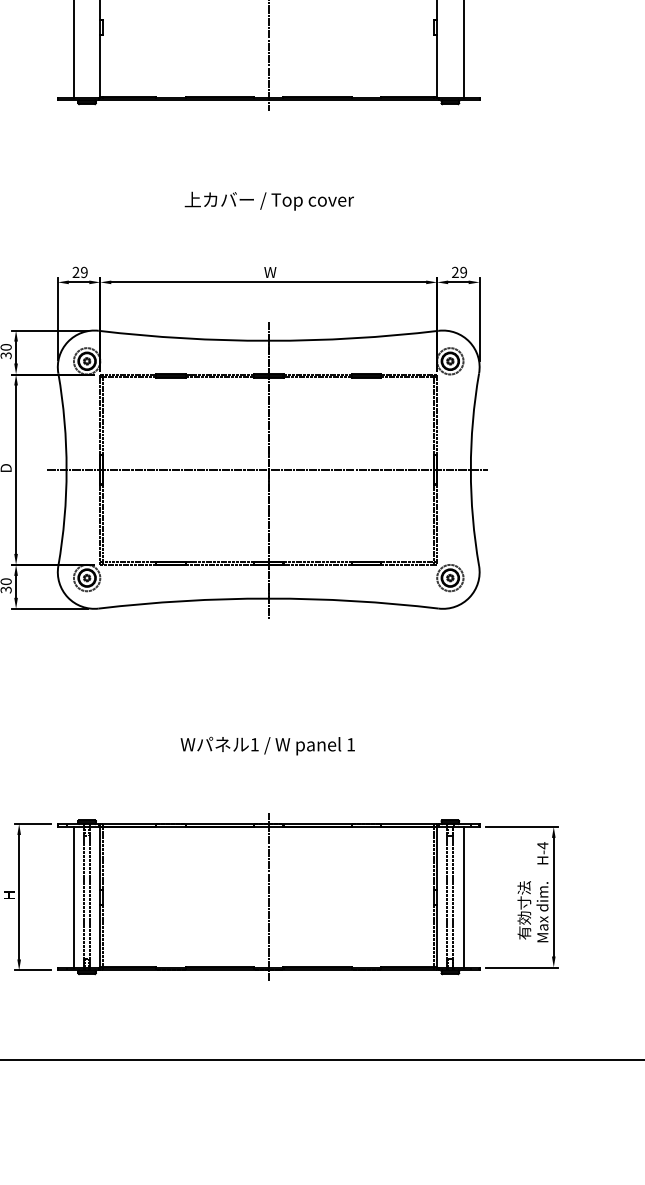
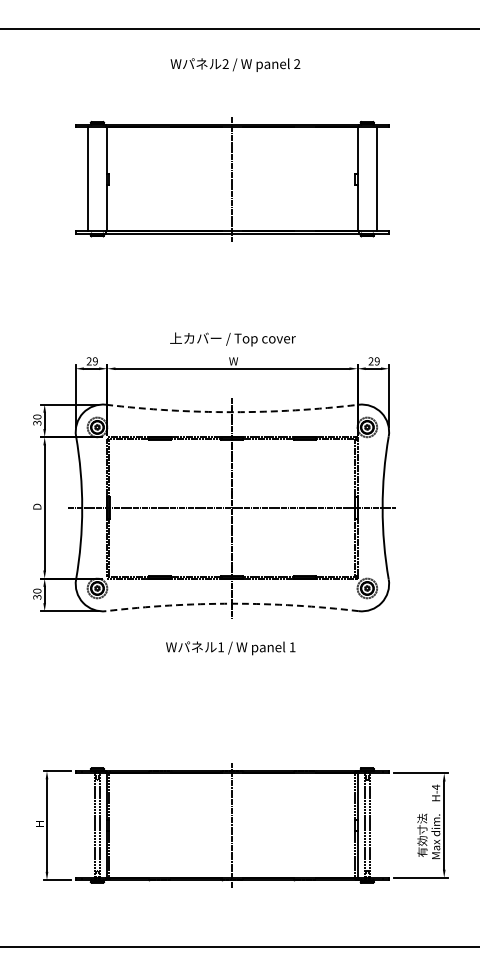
text: (268, 201) -> (232, 339), moved
arc: (268, 341) -> (232, 412), solid -> dashed
arc: (268, 598) -> (232, 603), solid -> dashed
text: (267, 746) -> (230, 648), moved
line: (73, 897) -> (87, 825), removed
line: (463, 897) -> (377, 825), removed

